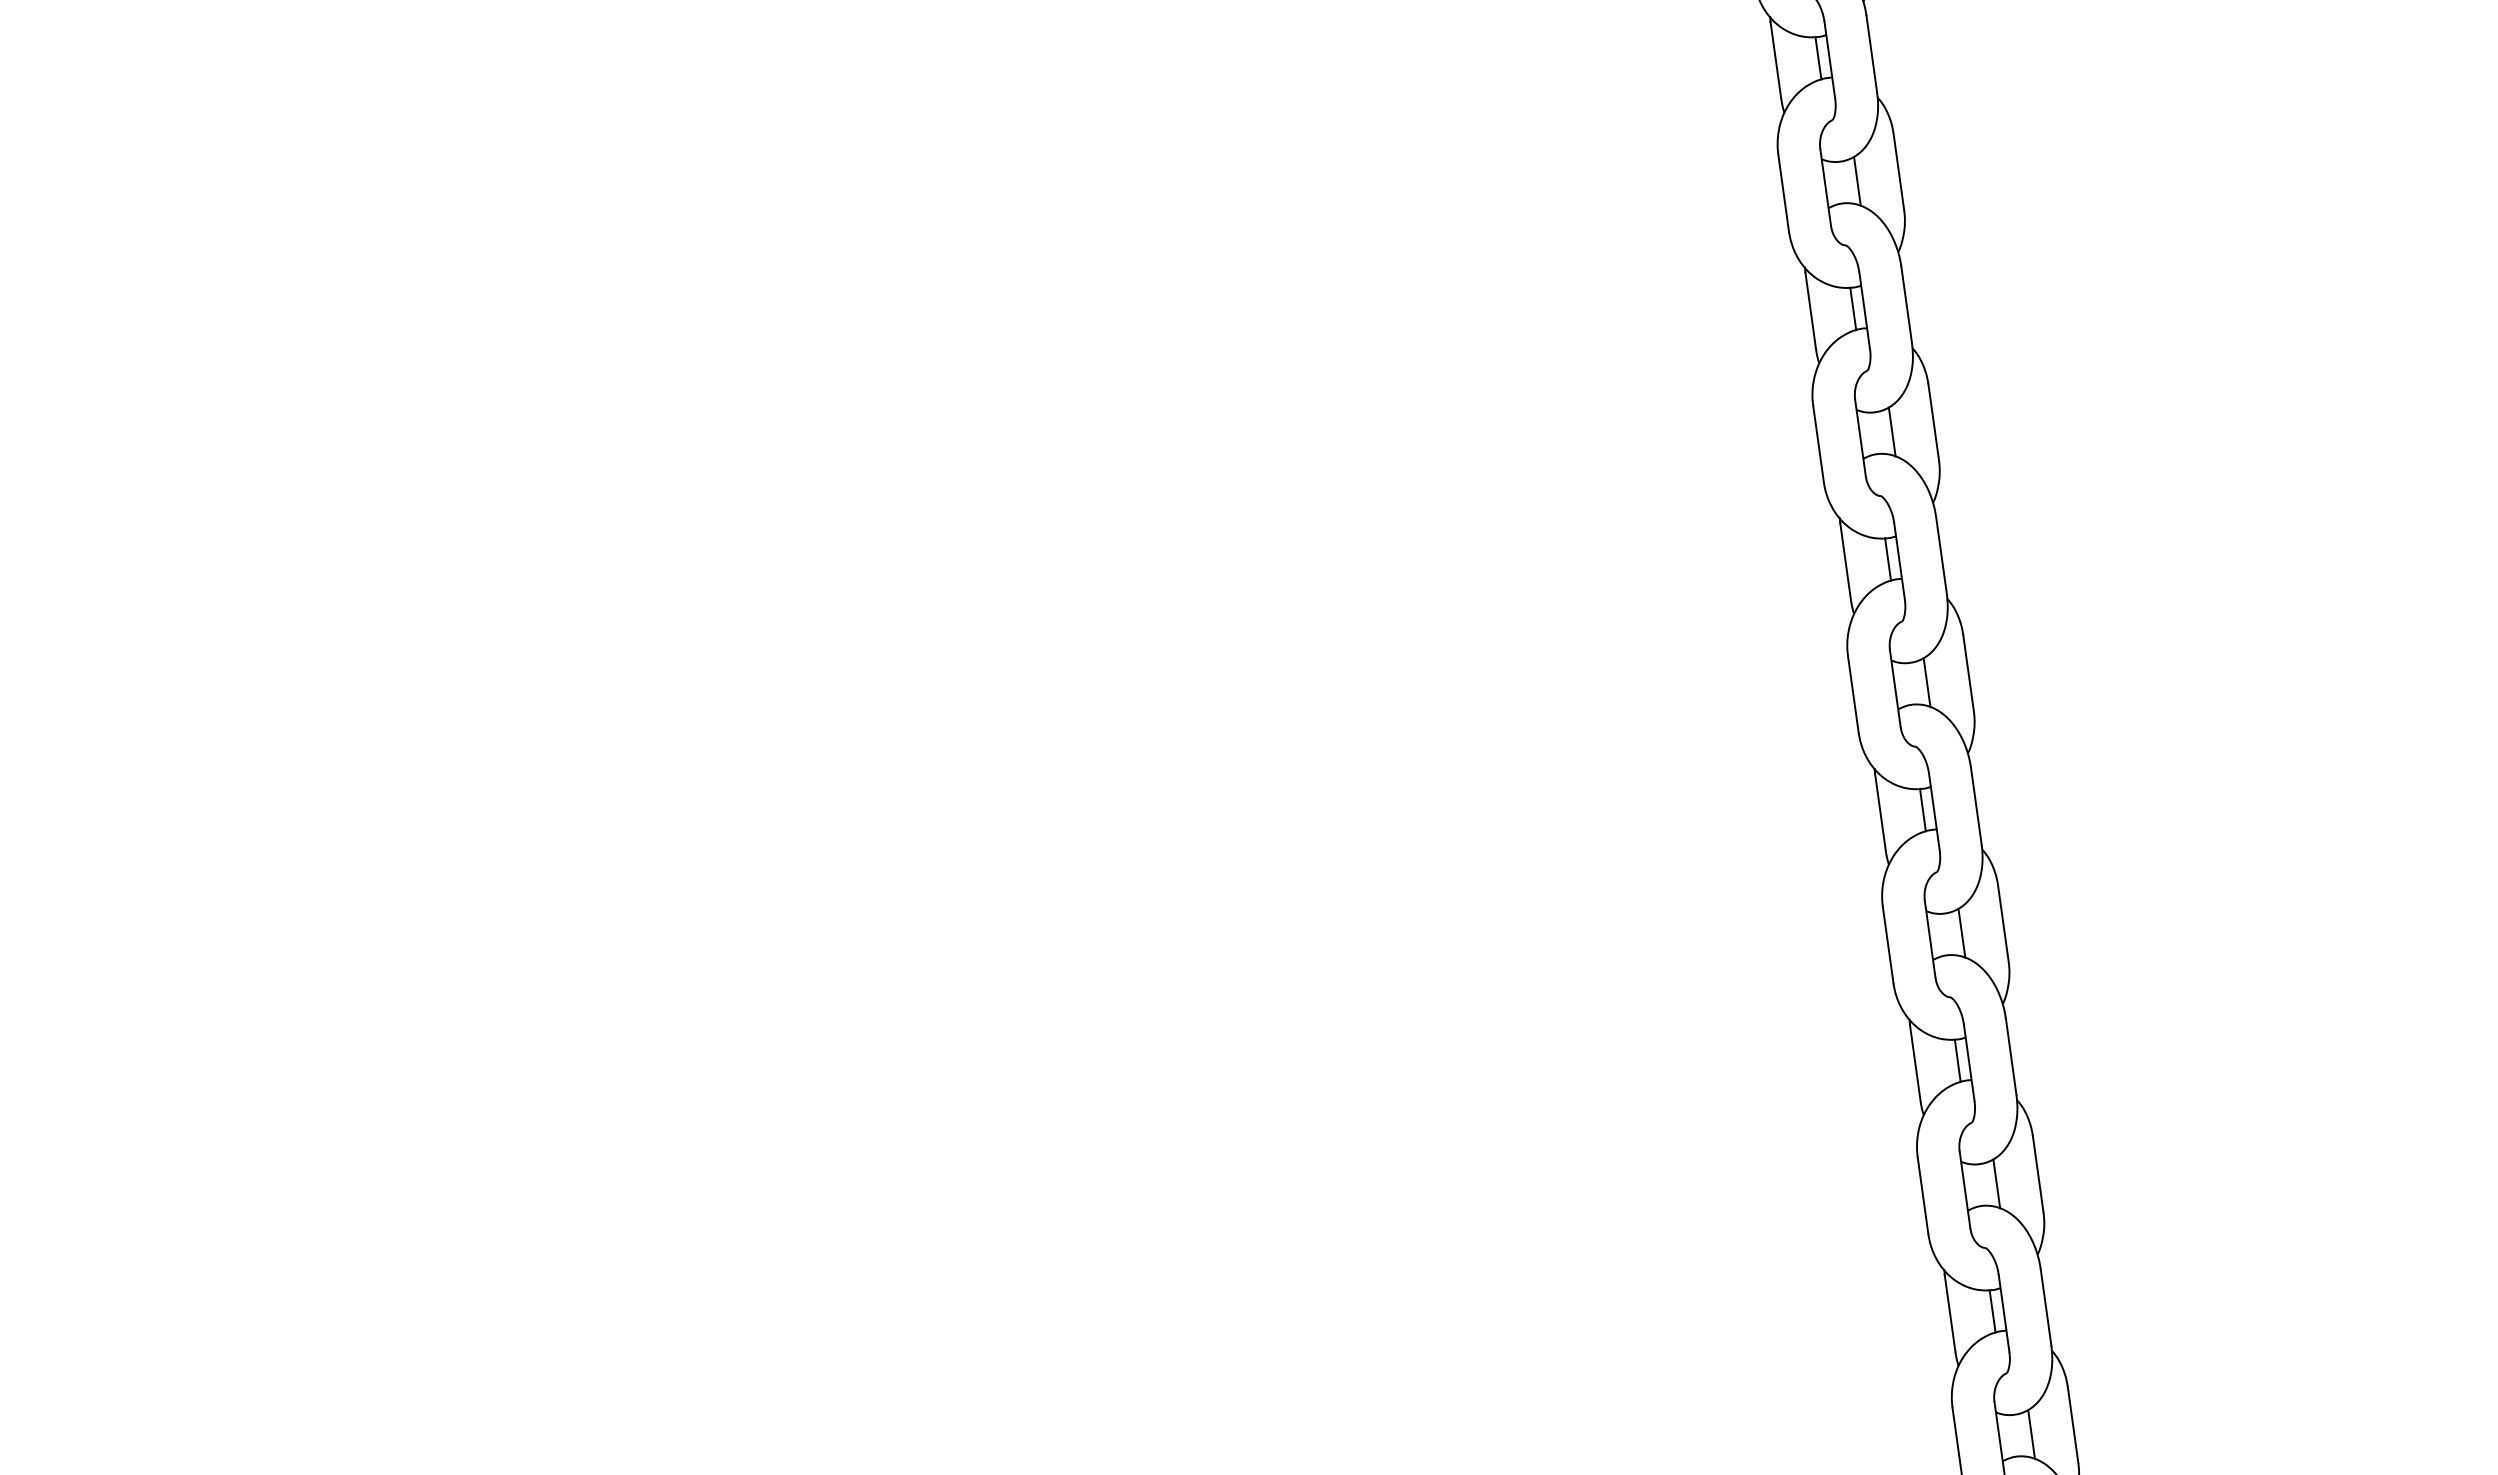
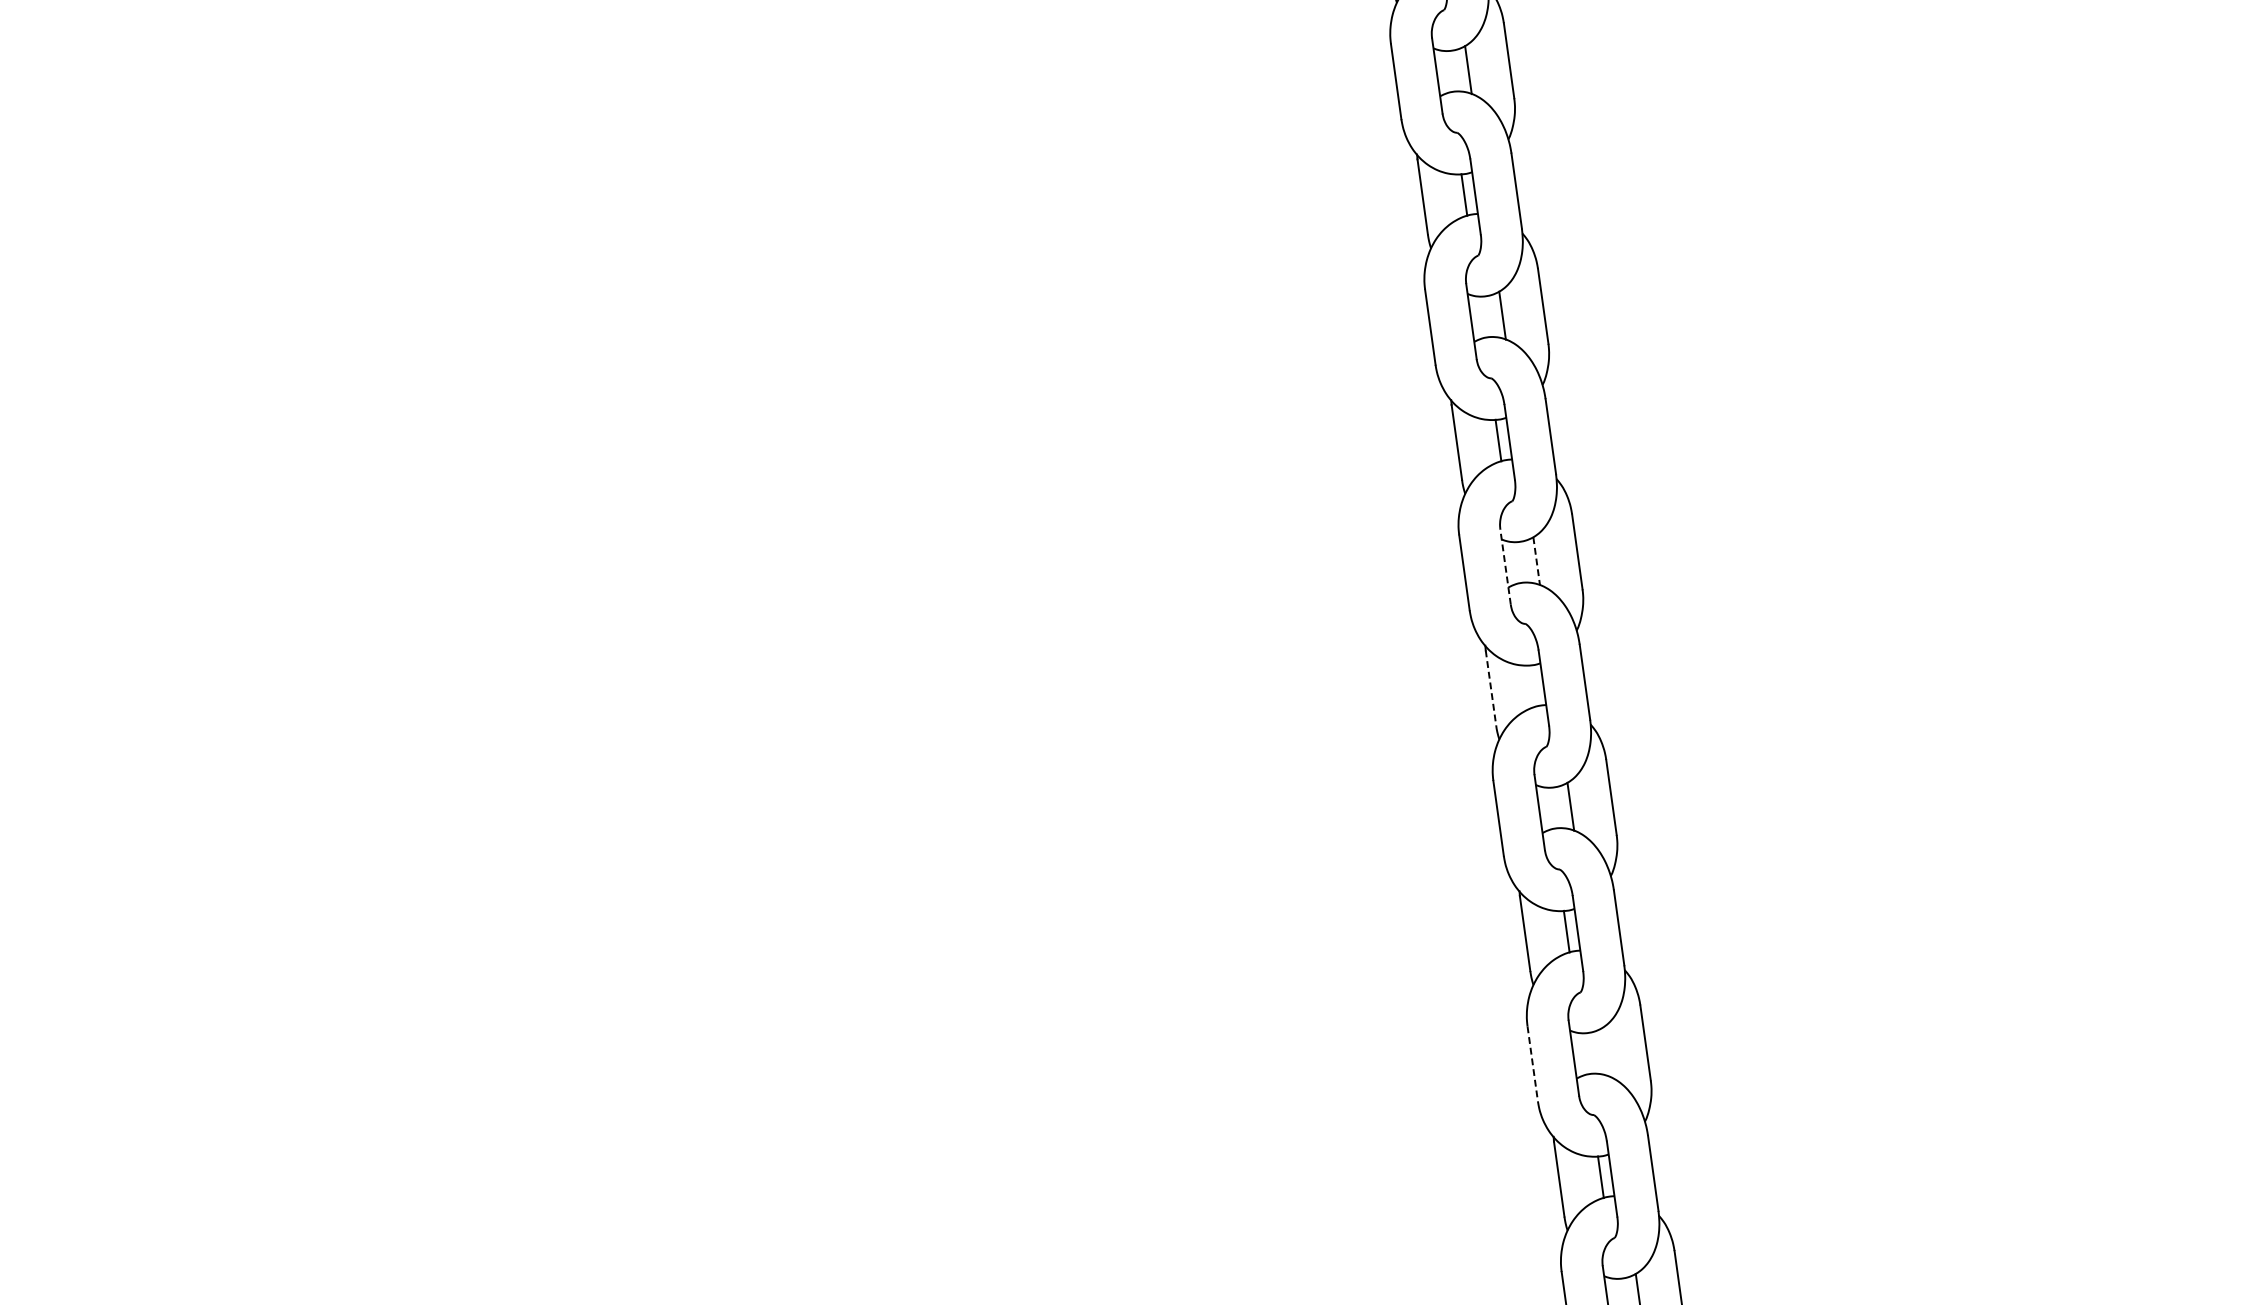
line: (1927, 682) -> (1537, 561), solid -> dashed
line: (1895, 688) -> (1505, 566), solid -> dashed
line: (1922, 809) -> (1532, 685), removed
line: (1880, 812) -> (1491, 688), solid -> dashed
line: (1996, 1183) -> (1604, 1051), removed
line: (1923, 1195) -> (1533, 1063), solid -> dashed

